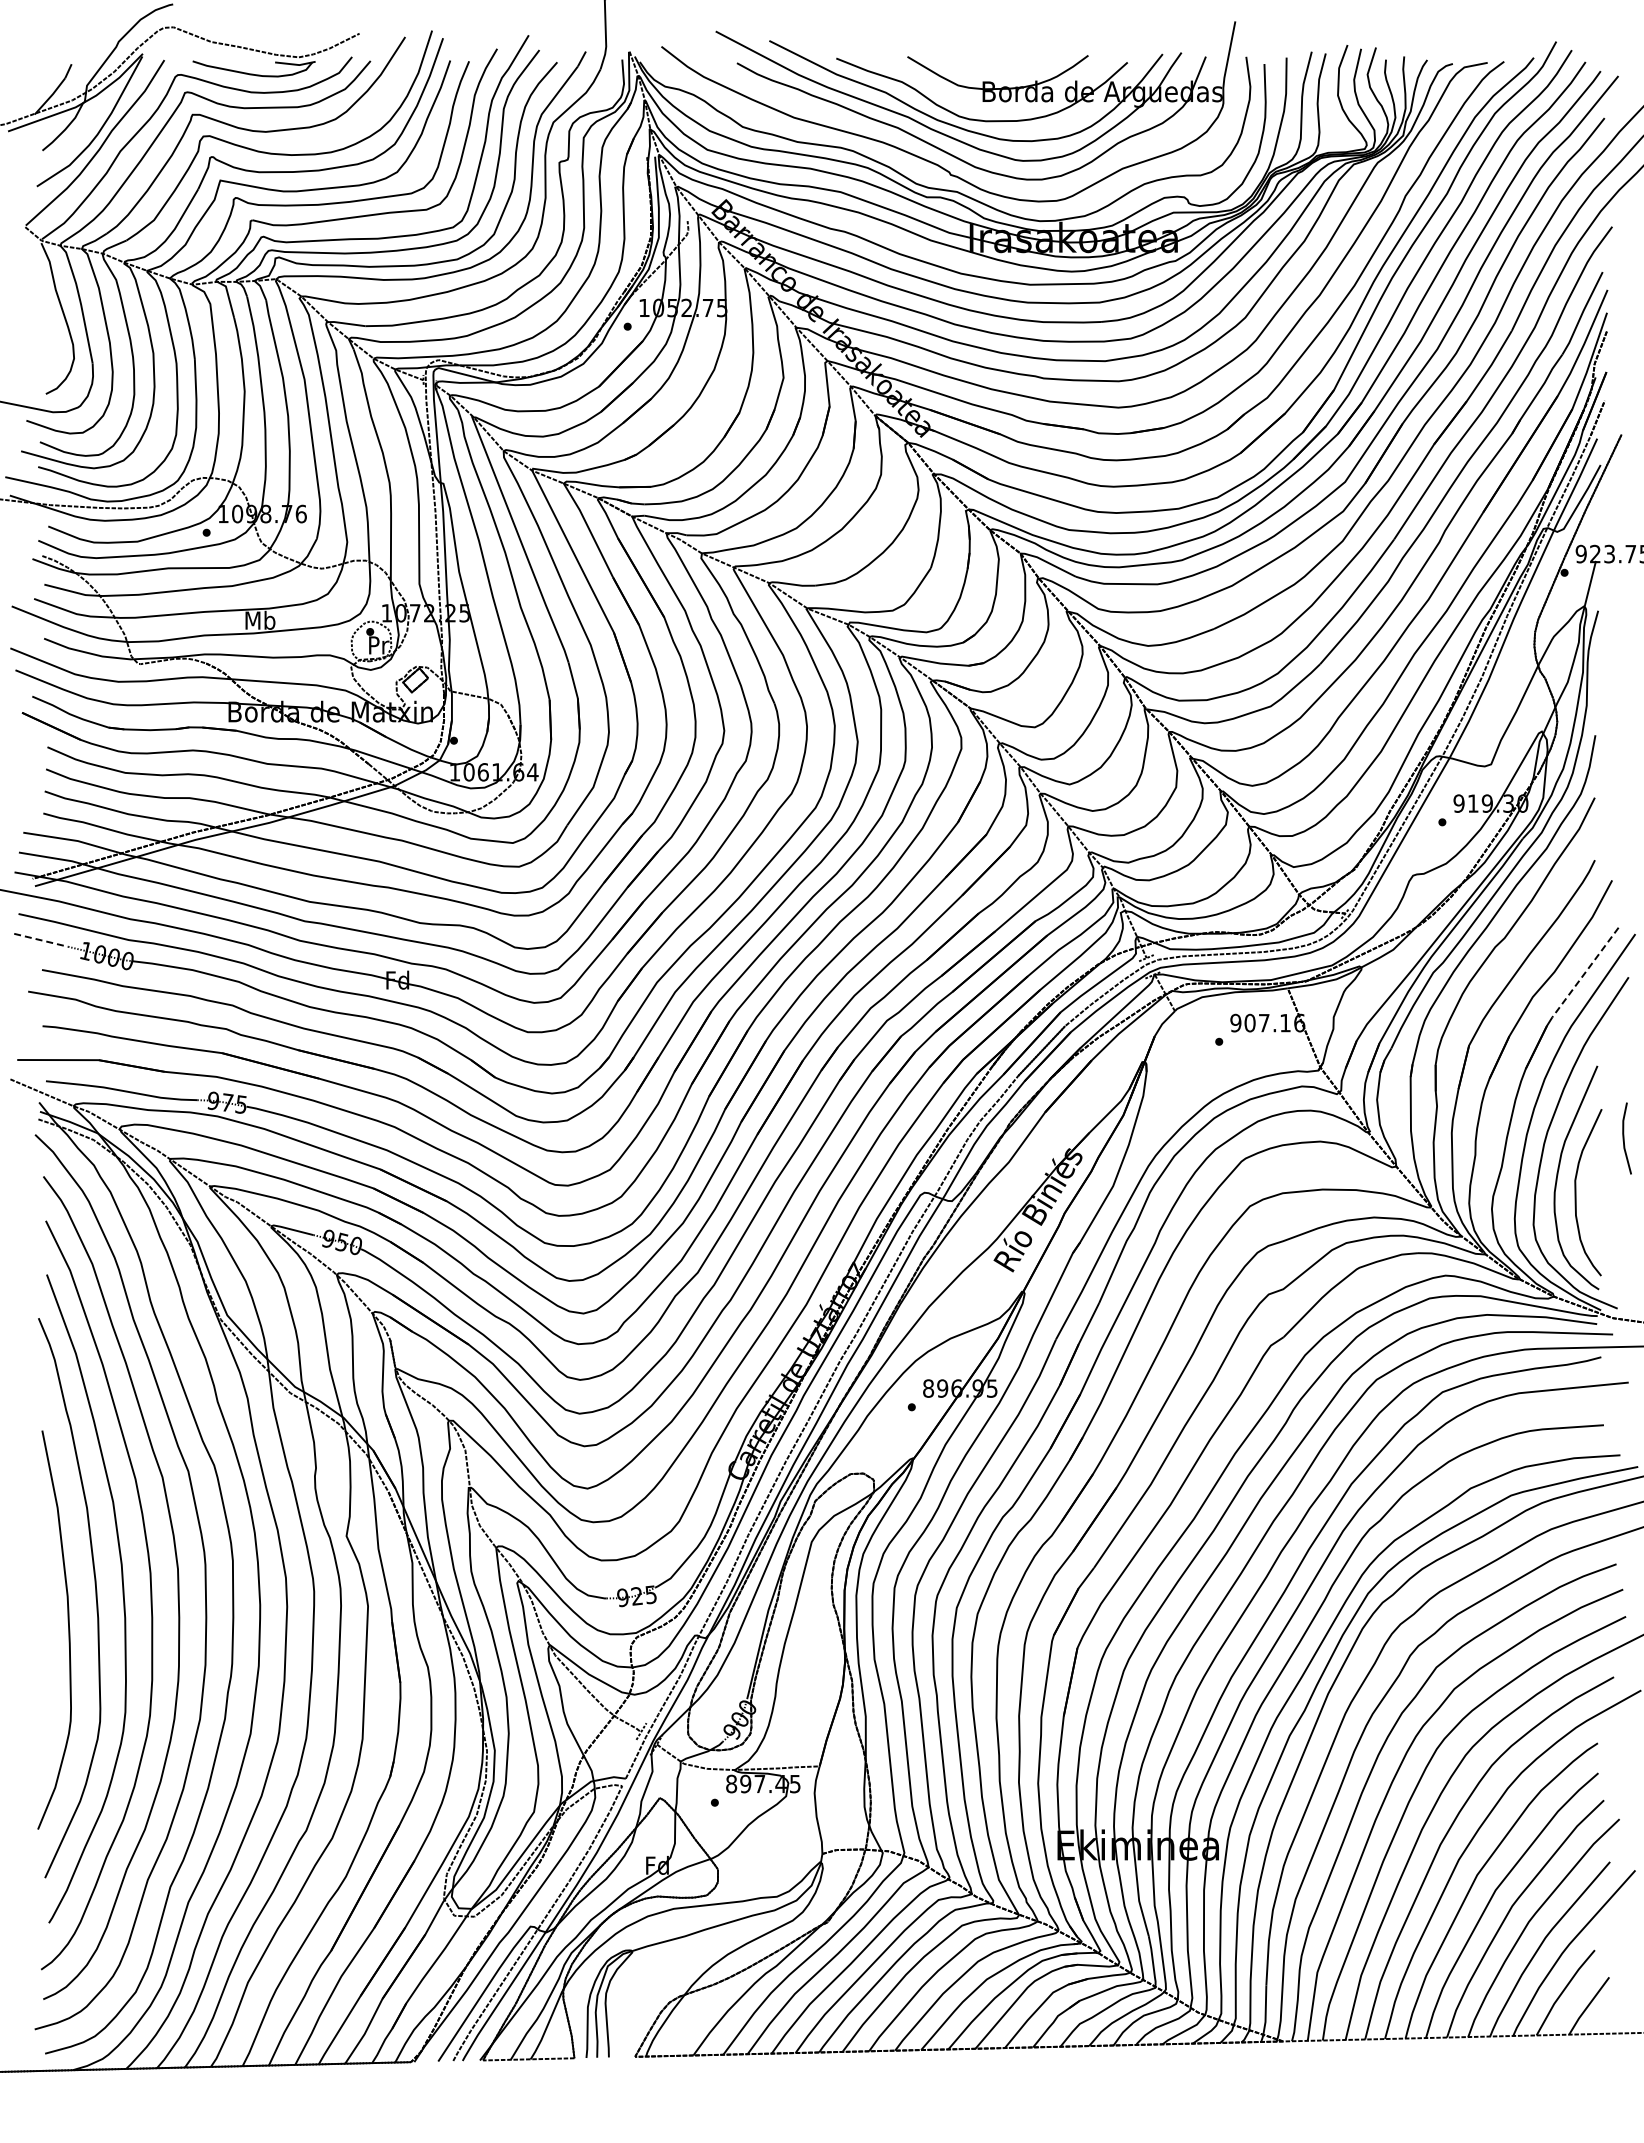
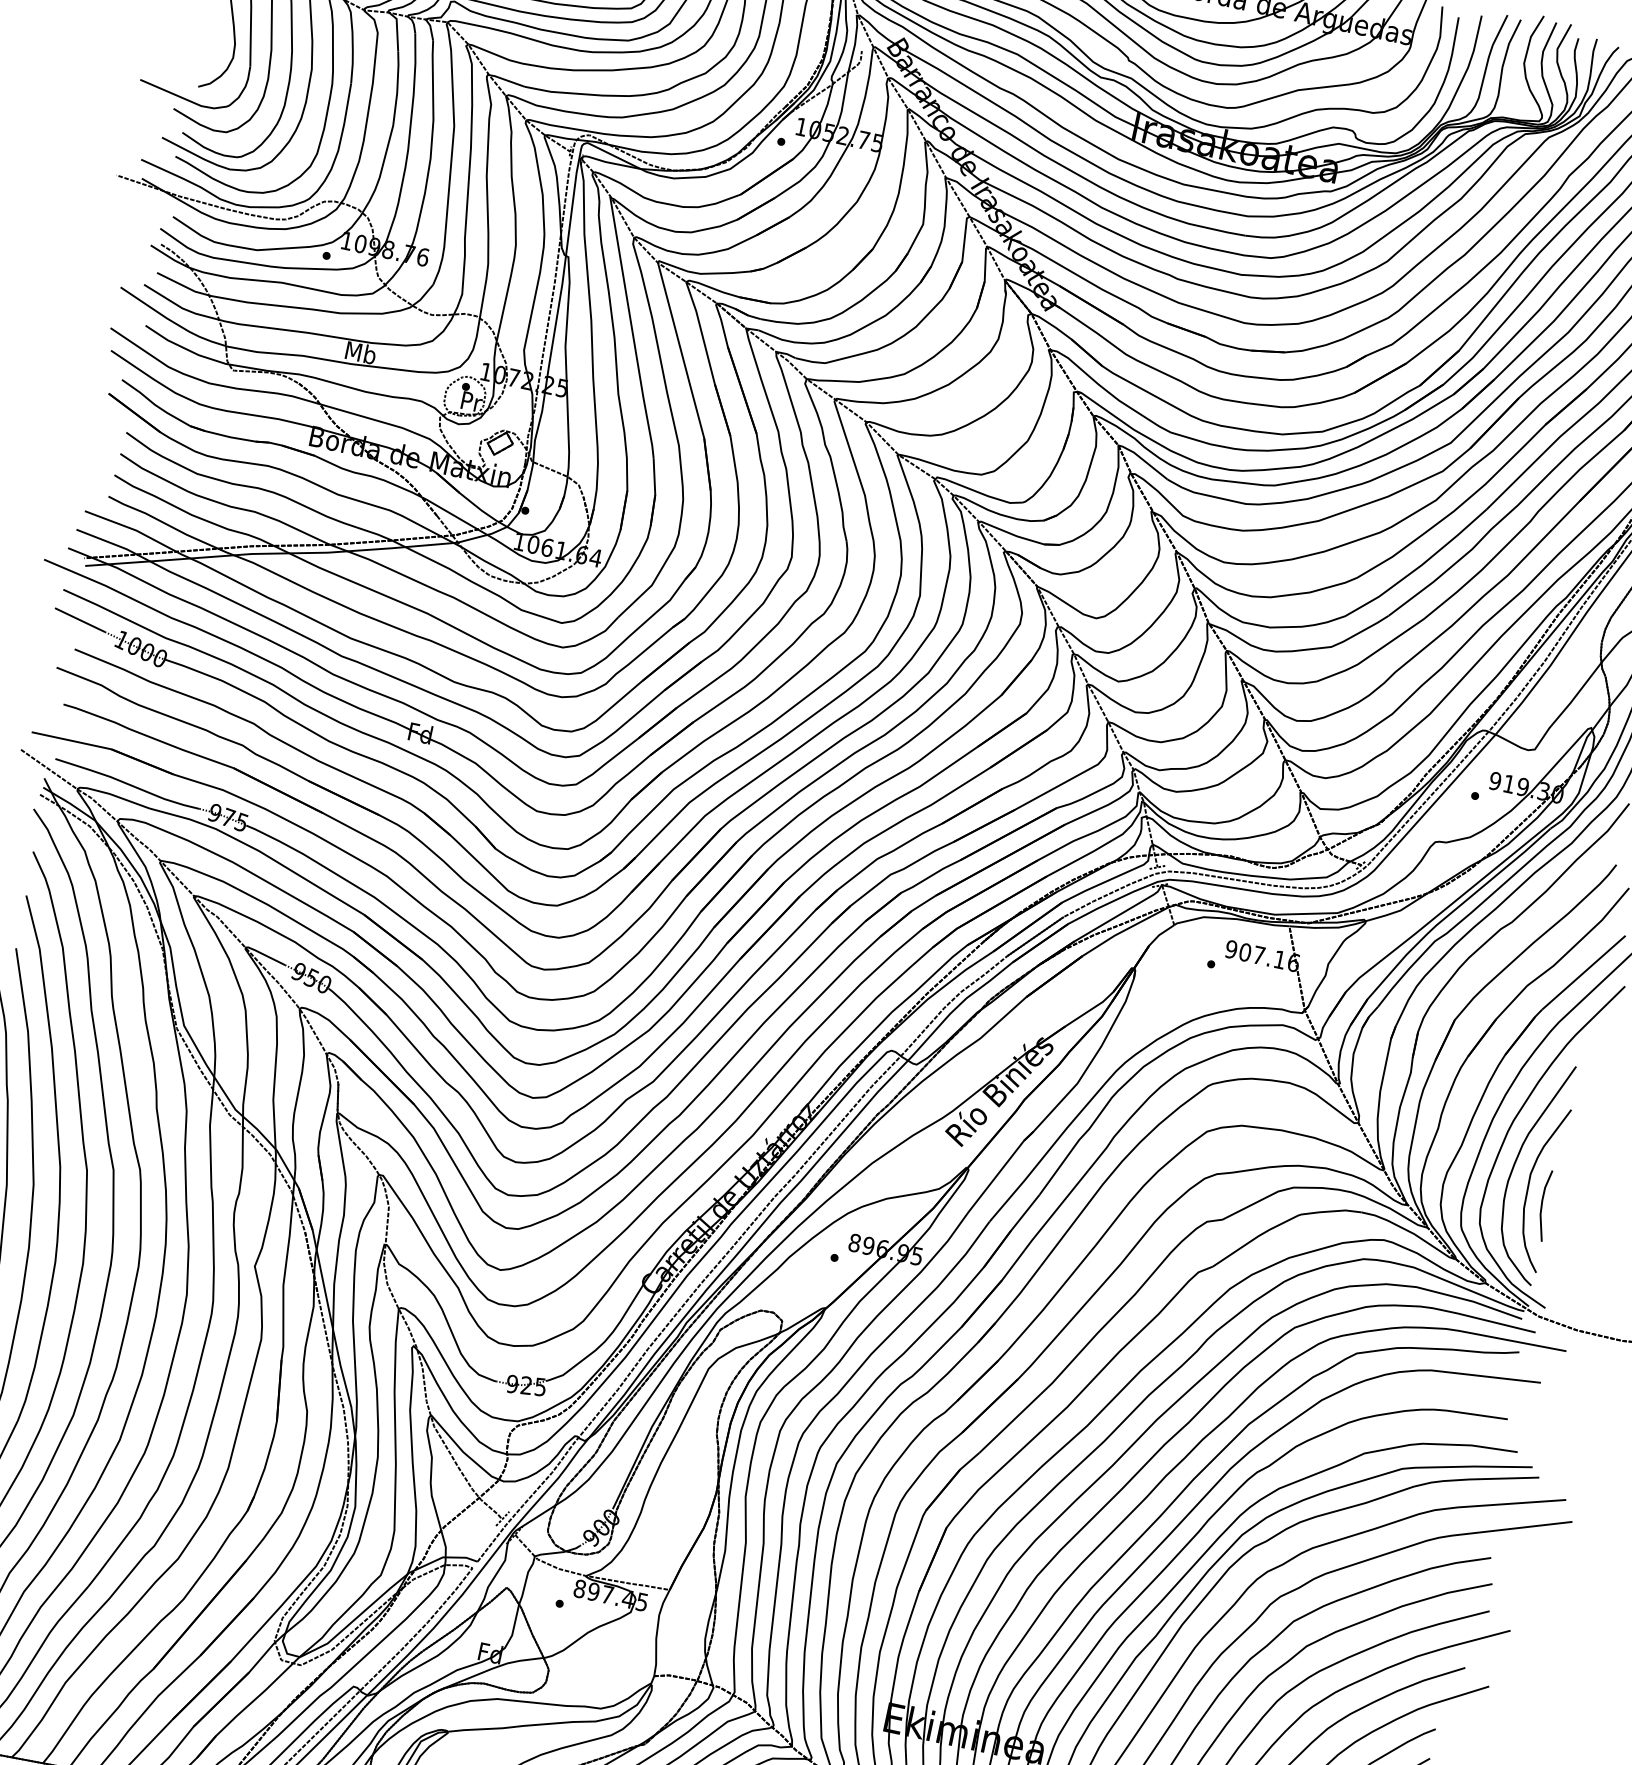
line: (41, 940) -> (80, 620), dashed -> solid
line: (1585, 972) -> (1583, 972), dashed -> solid
line: (1624, 1138) -> (1542, 1205), moved

